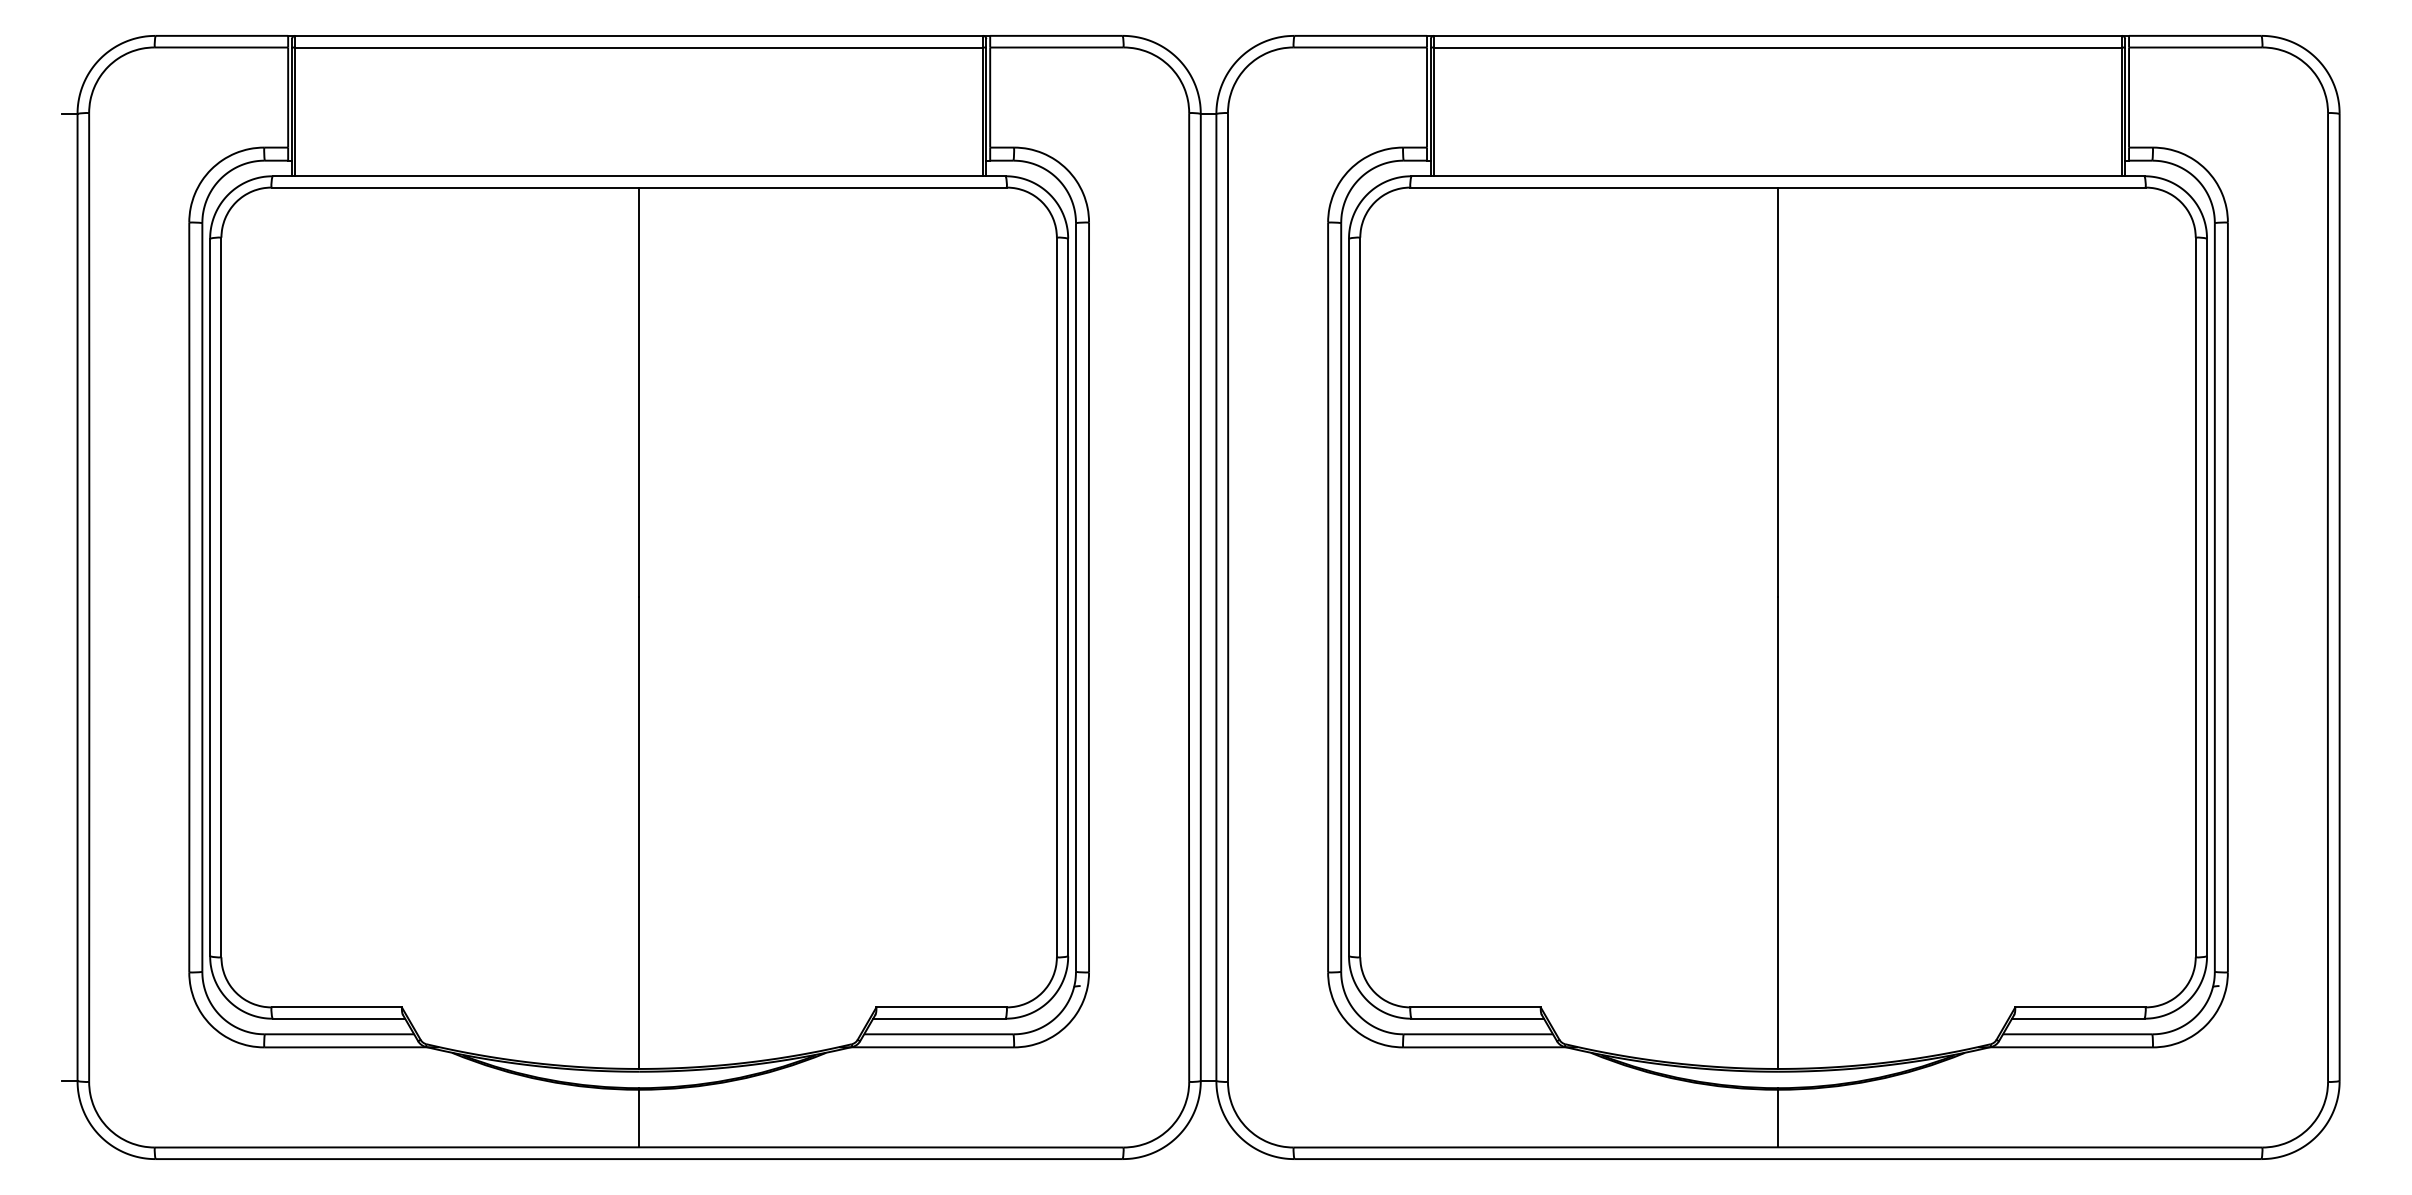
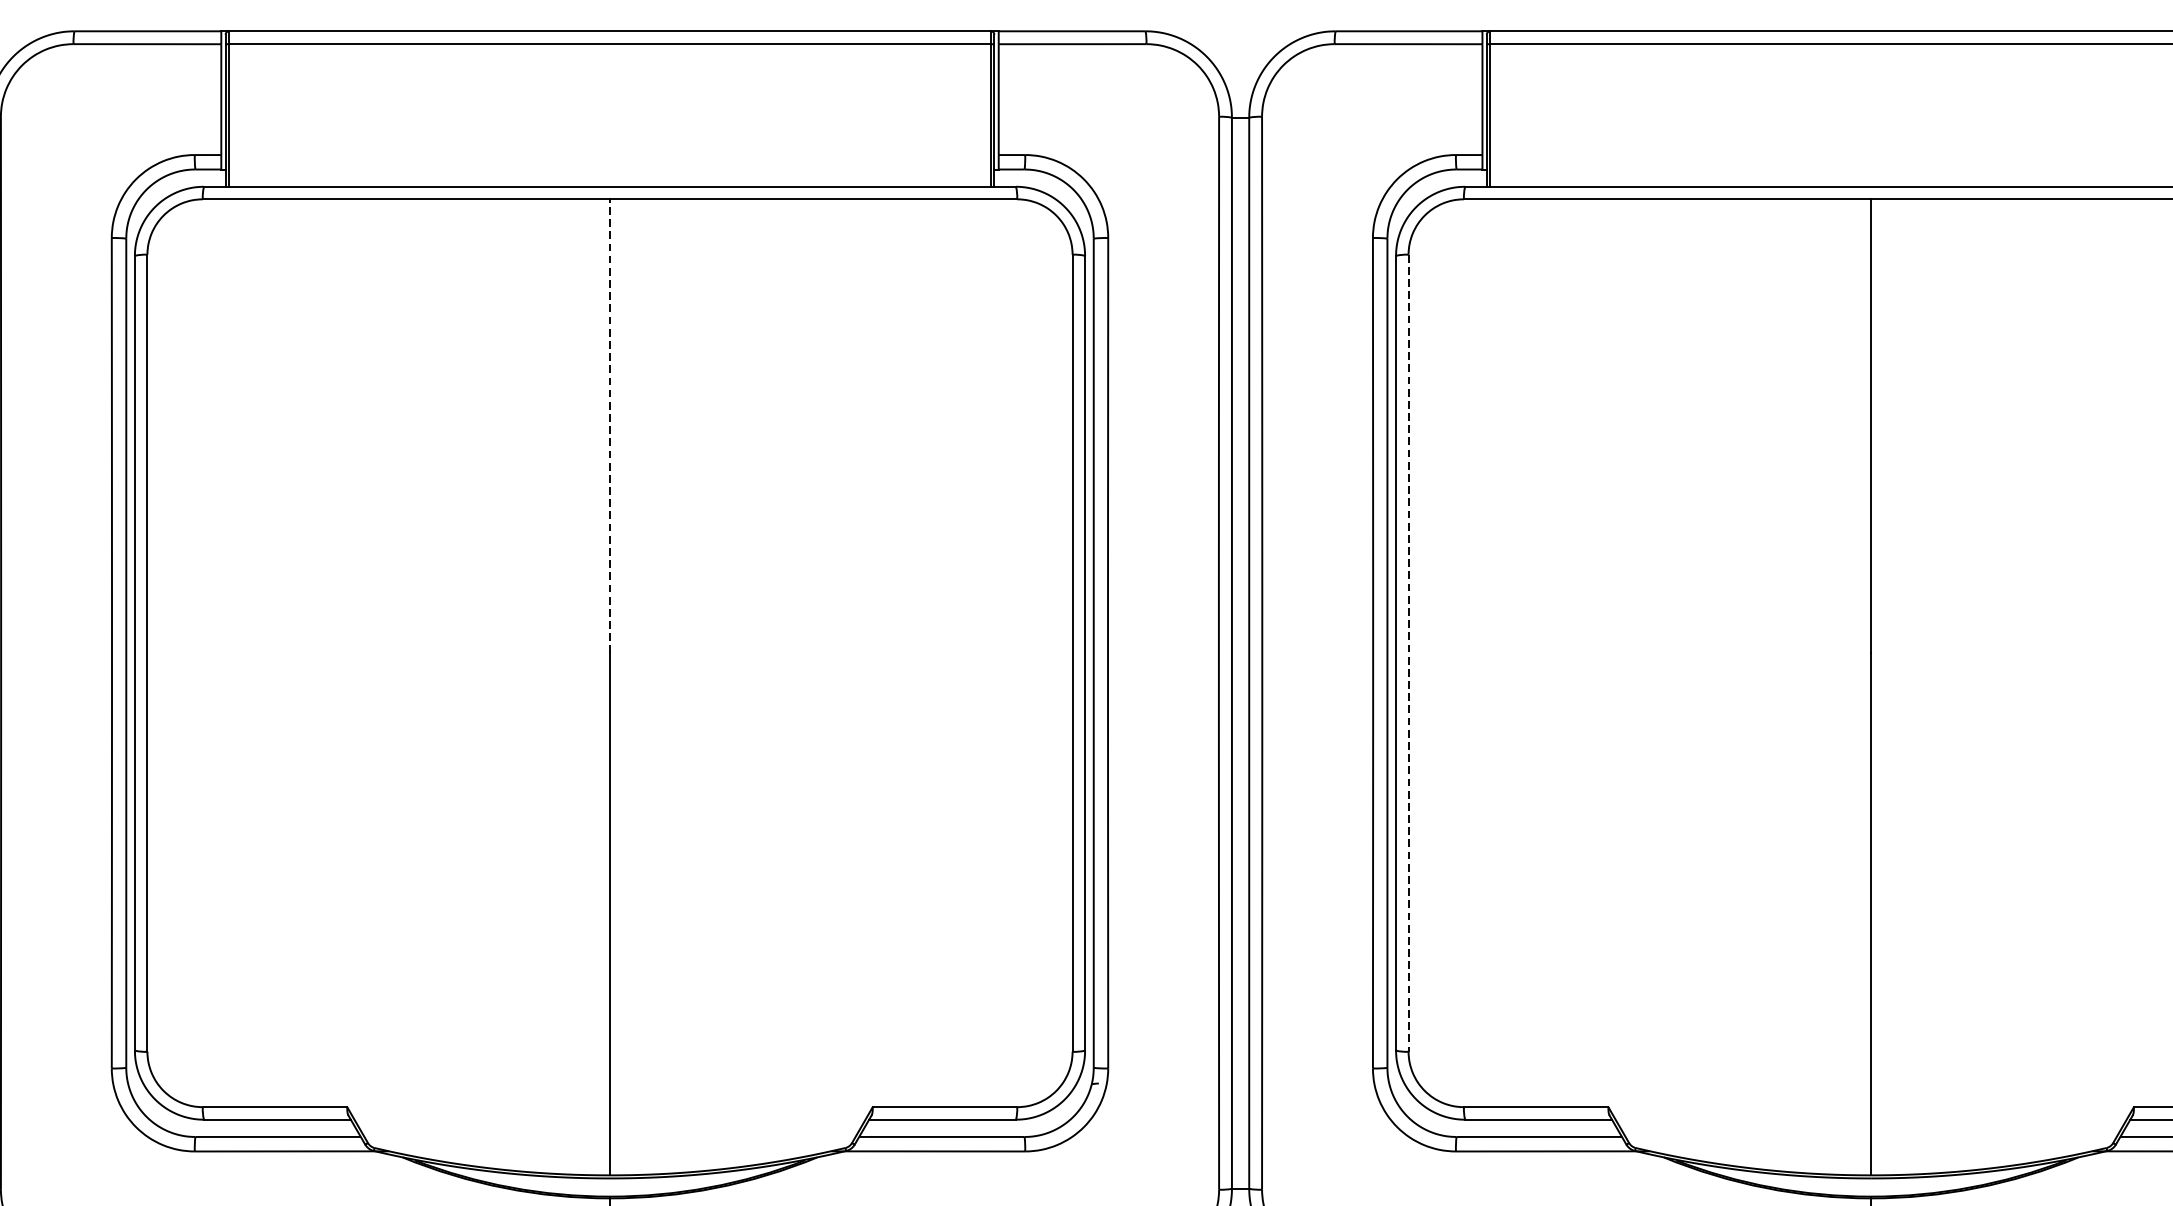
line: (639, 392) -> (610, 426), solid -> dashed
line: (1360, 597) -> (1408, 653), solid -> dashed

